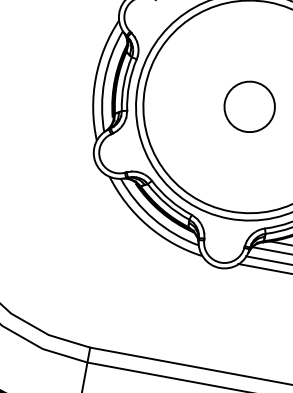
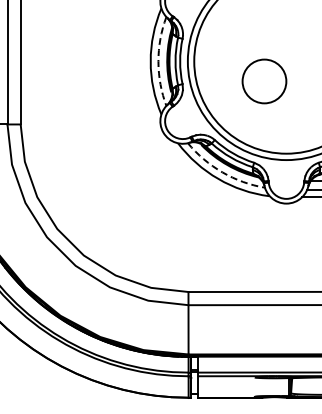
arc: (104, 80) -> (158, 61), solid -> dashed
circle: (249, 106) -> (264, 81), moved
arc: (153, 219) -> (222, 172), solid -> dashed

